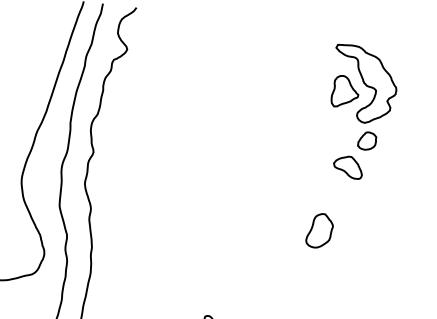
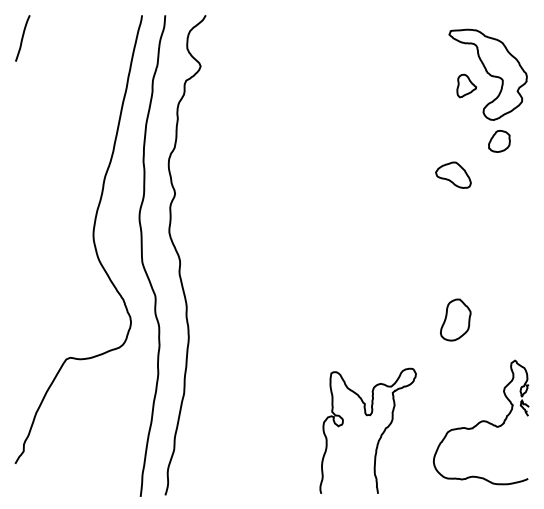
part: (345, 91) -> (466, 85), size x0.6
part: (348, 166) -> (453, 174), moved
part: (319, 230) -> (455, 319), moved

